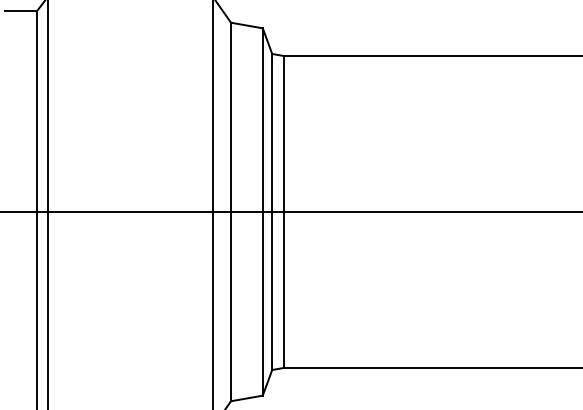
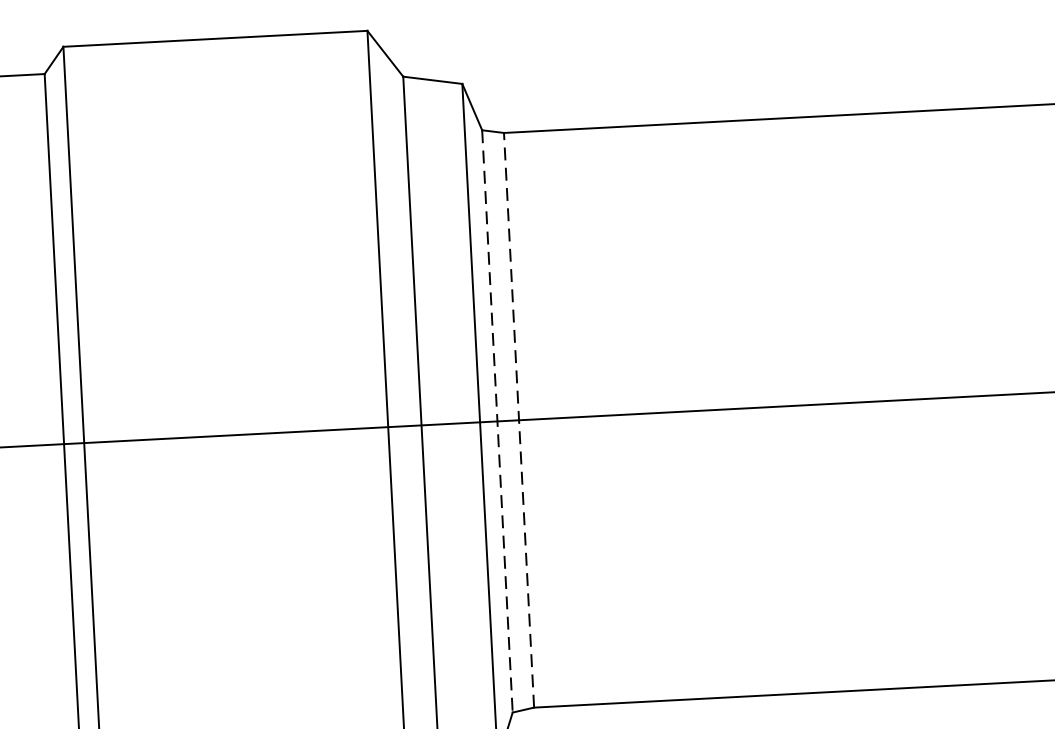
line: (272, 212) -> (497, 422), solid -> dashed
line: (283, 212) -> (518, 421), solid -> dashed

